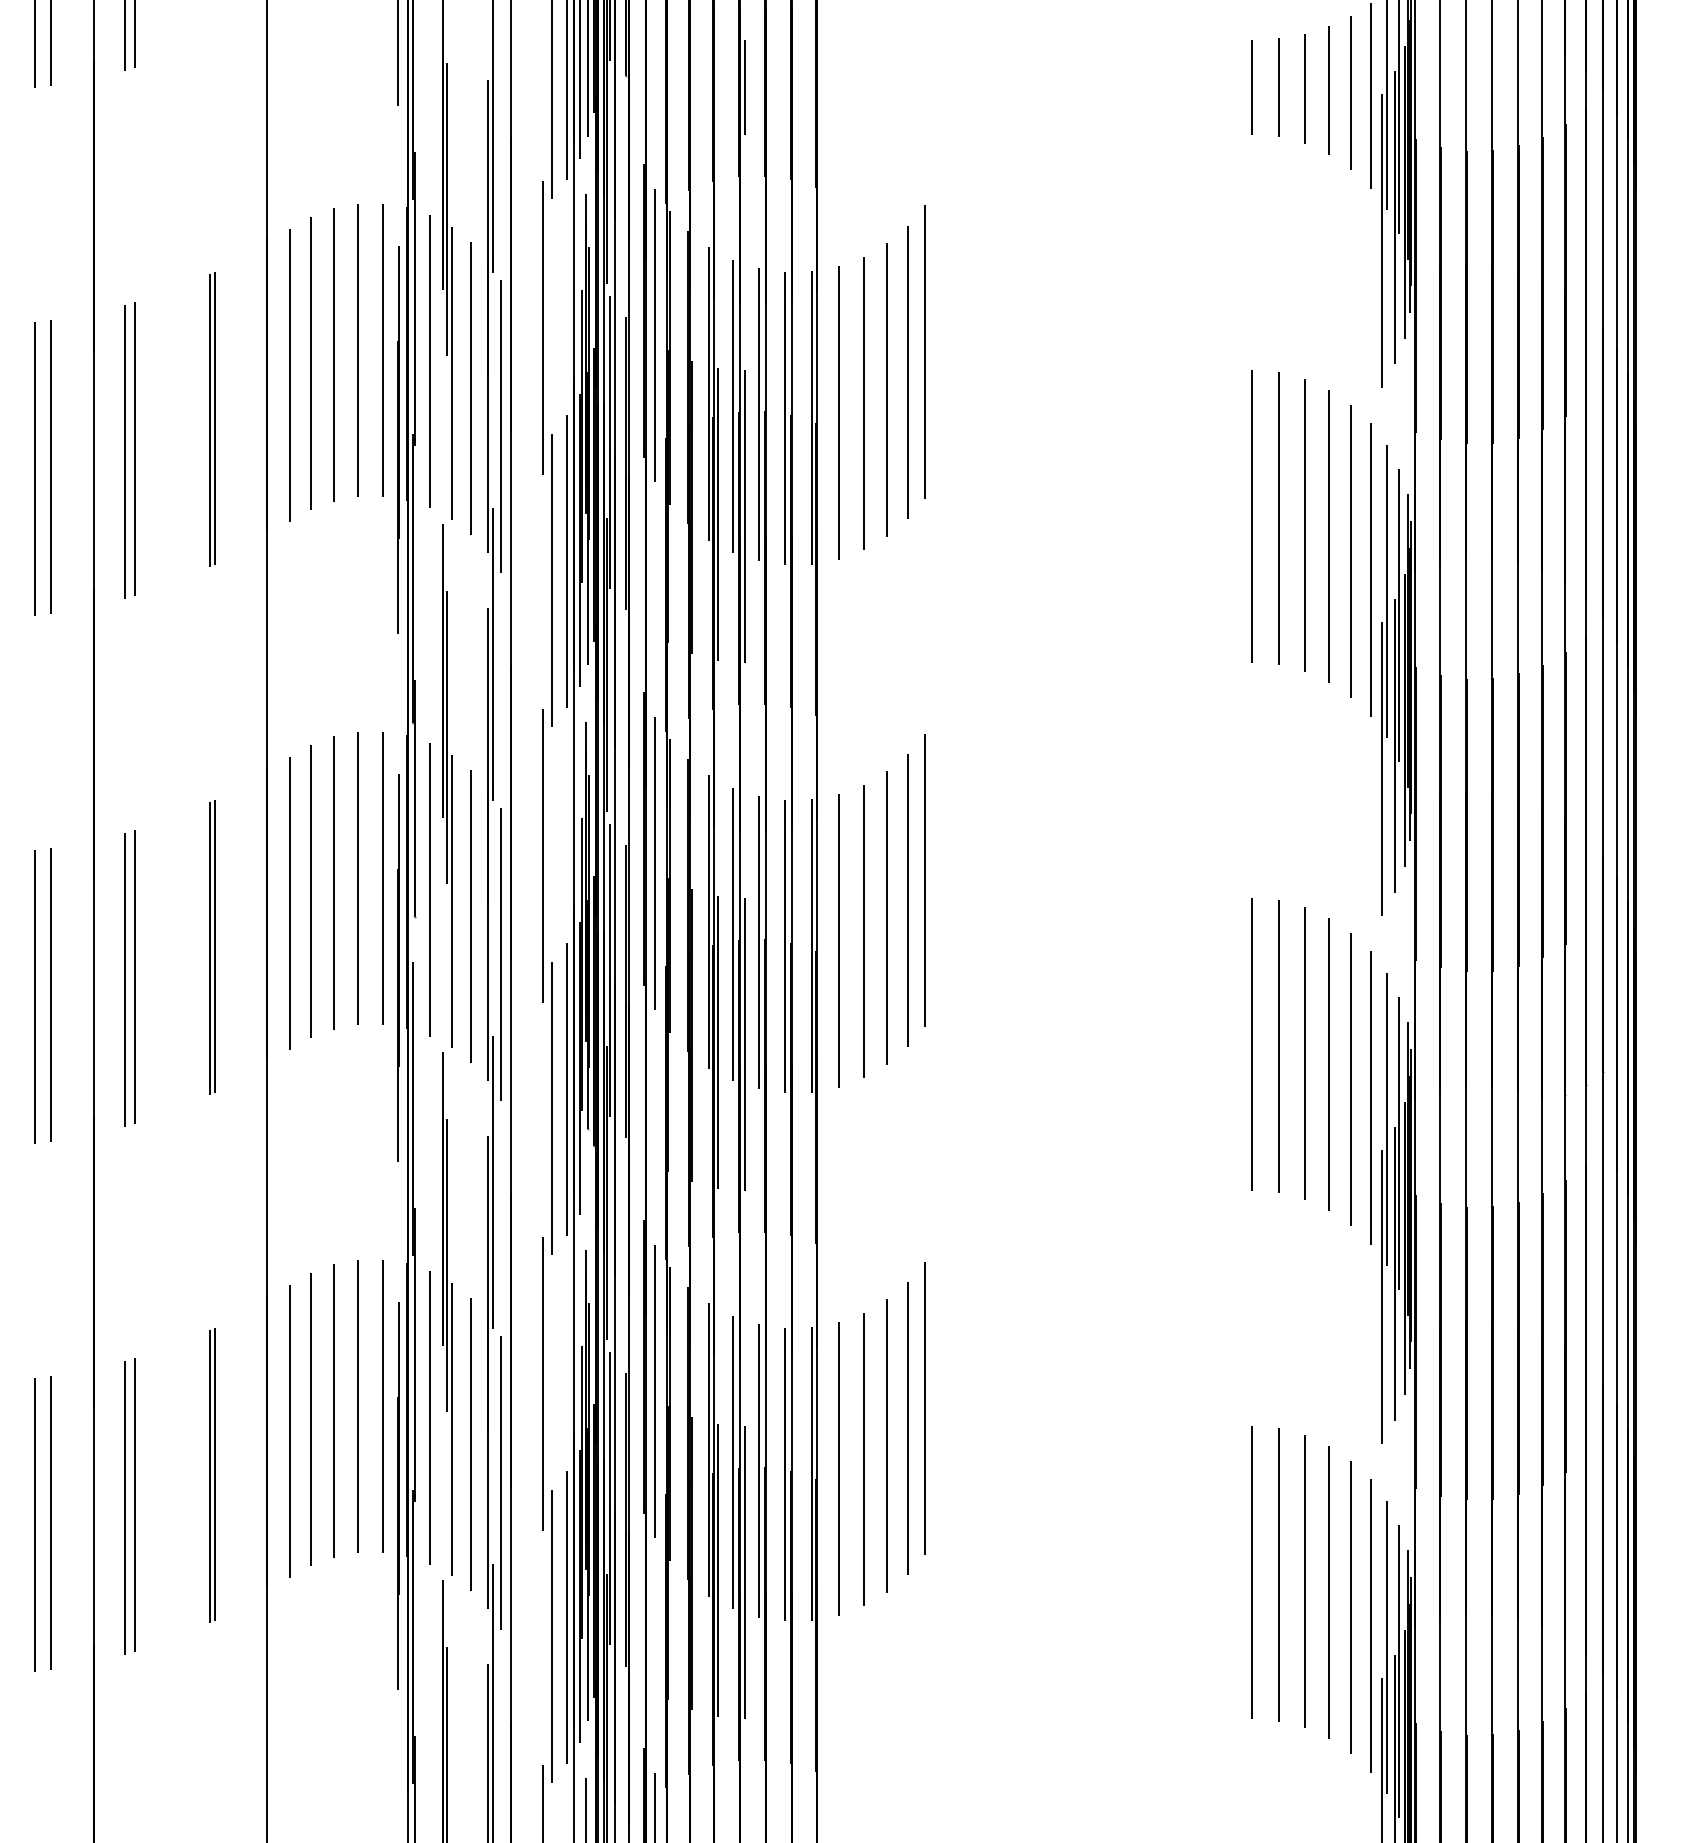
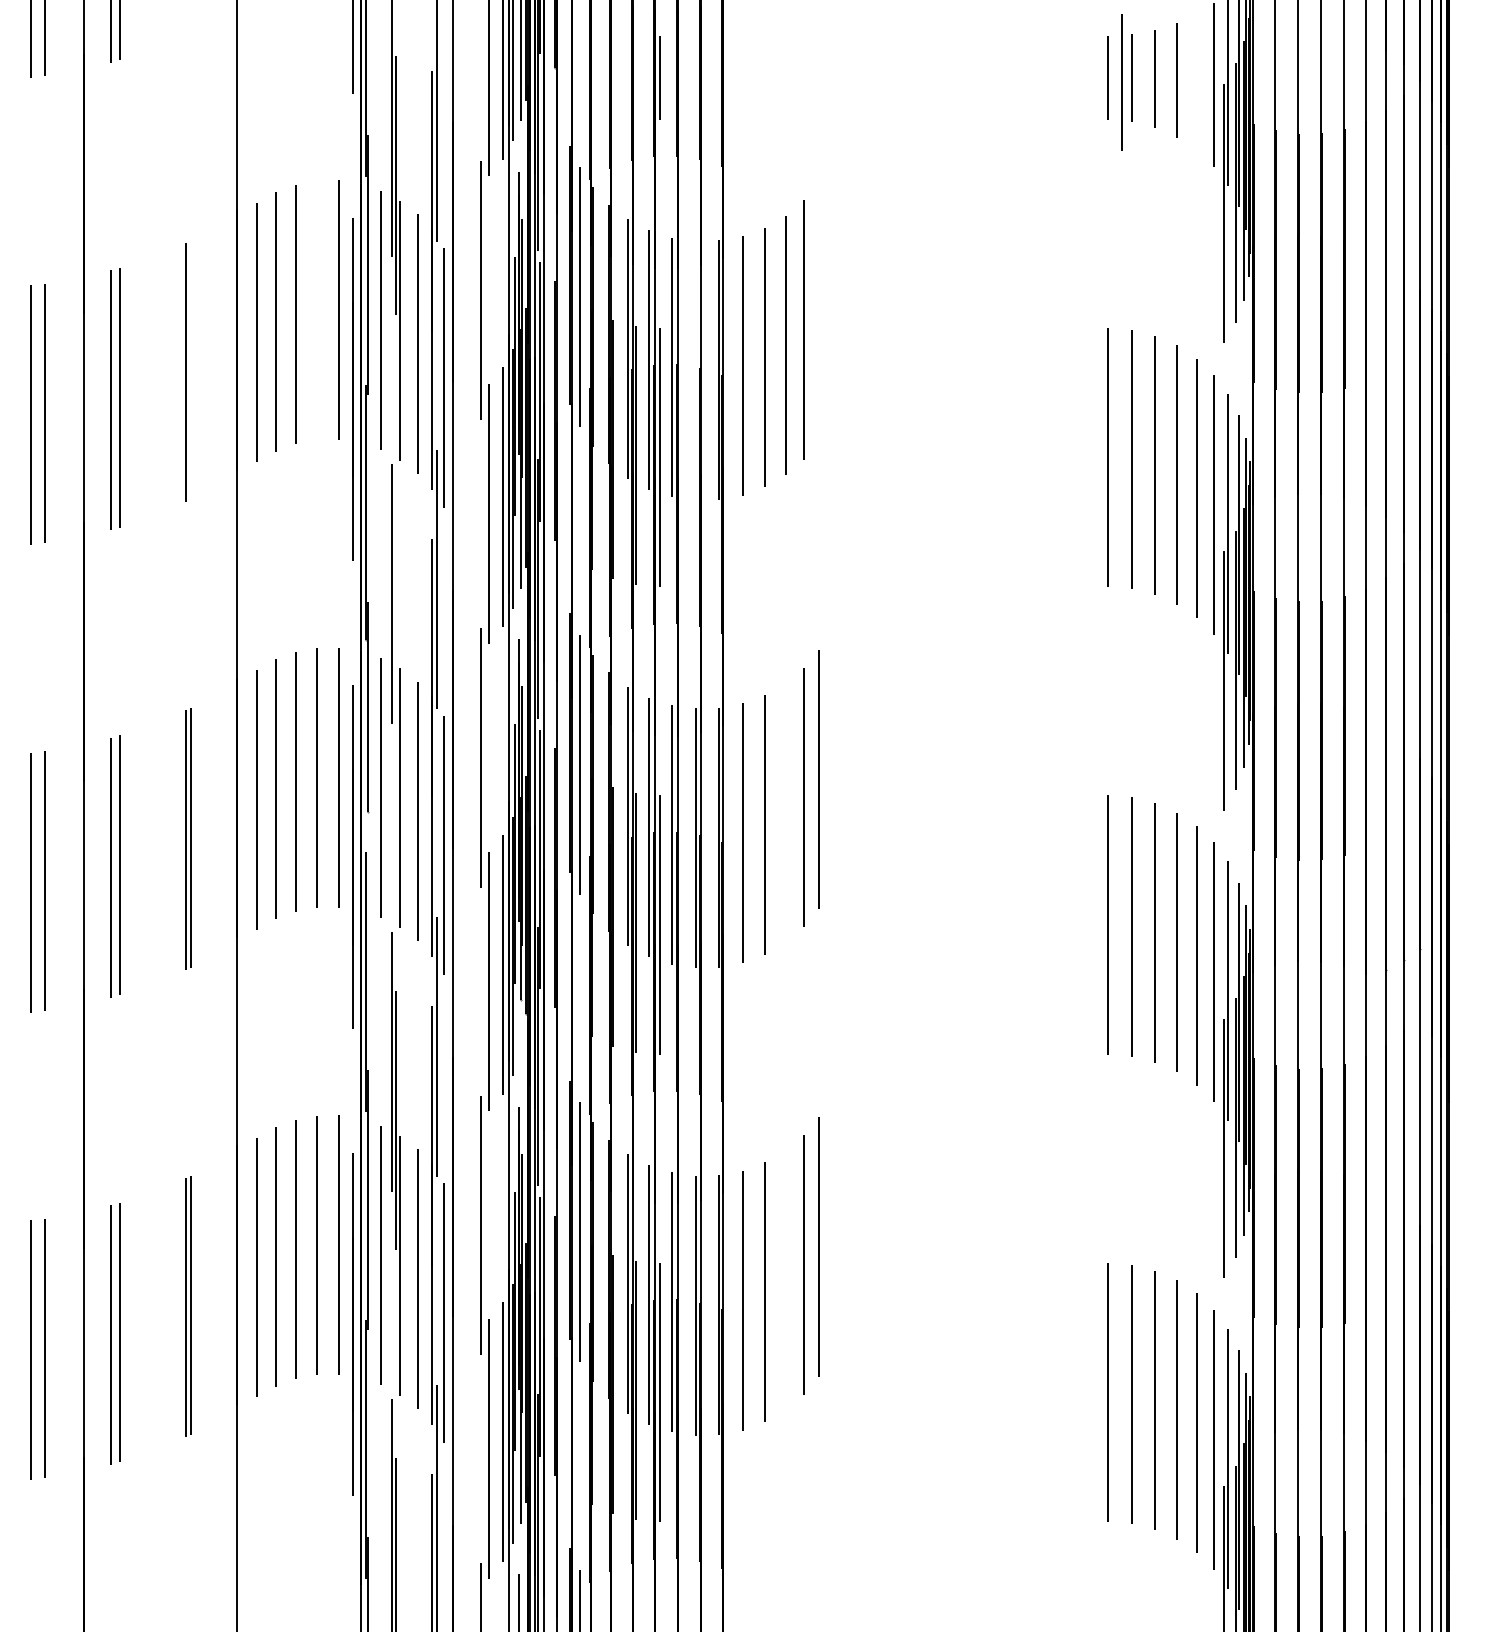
line: (1350, 92) -> (1121, 82), moved
line: (358, 350) -> (317, 310), removed
line: (925, 351) -> (819, 311), removed
line: (215, 417) -> (191, 369), removed
line: (785, 418) -> (695, 370), removed
line: (447, 737) -> (396, 653), removed
line: (887, 917) -> (785, 812), removed
line: (886, 1445) -> (785, 1279), removed

